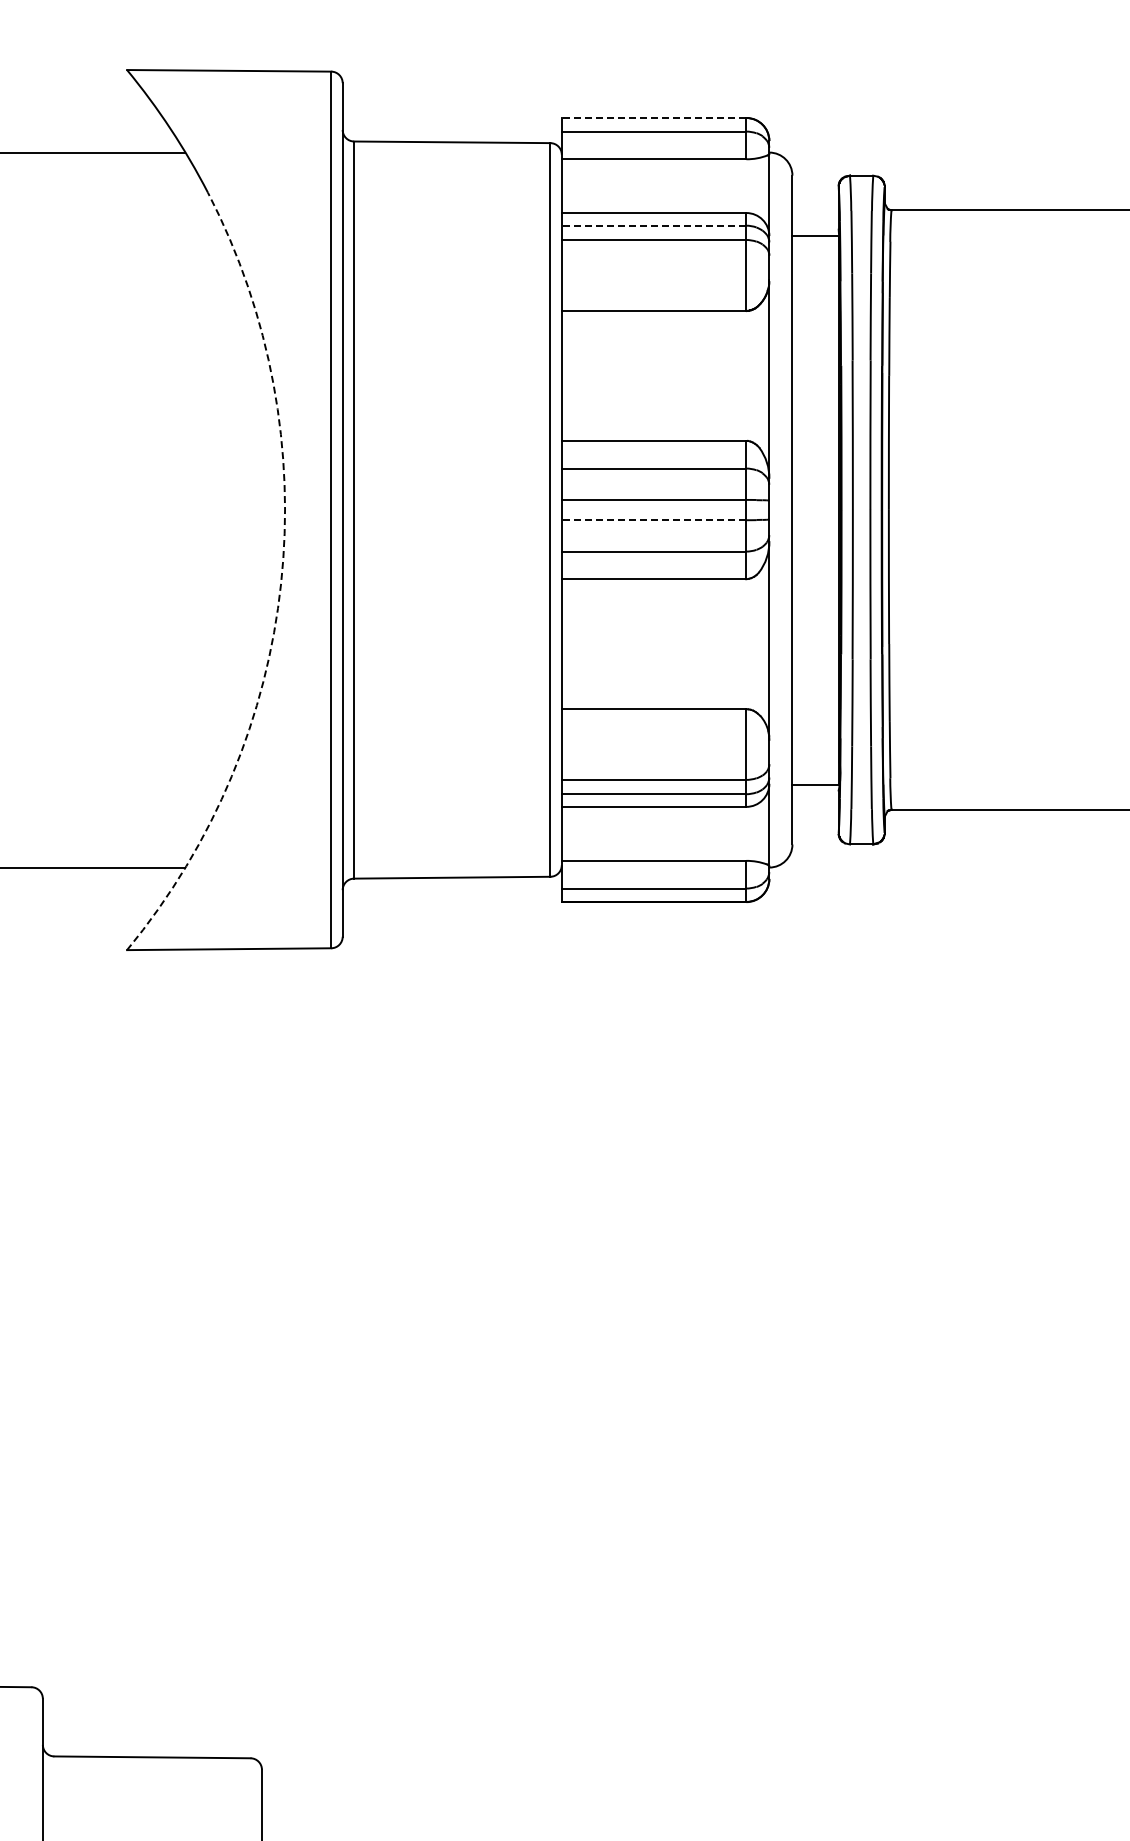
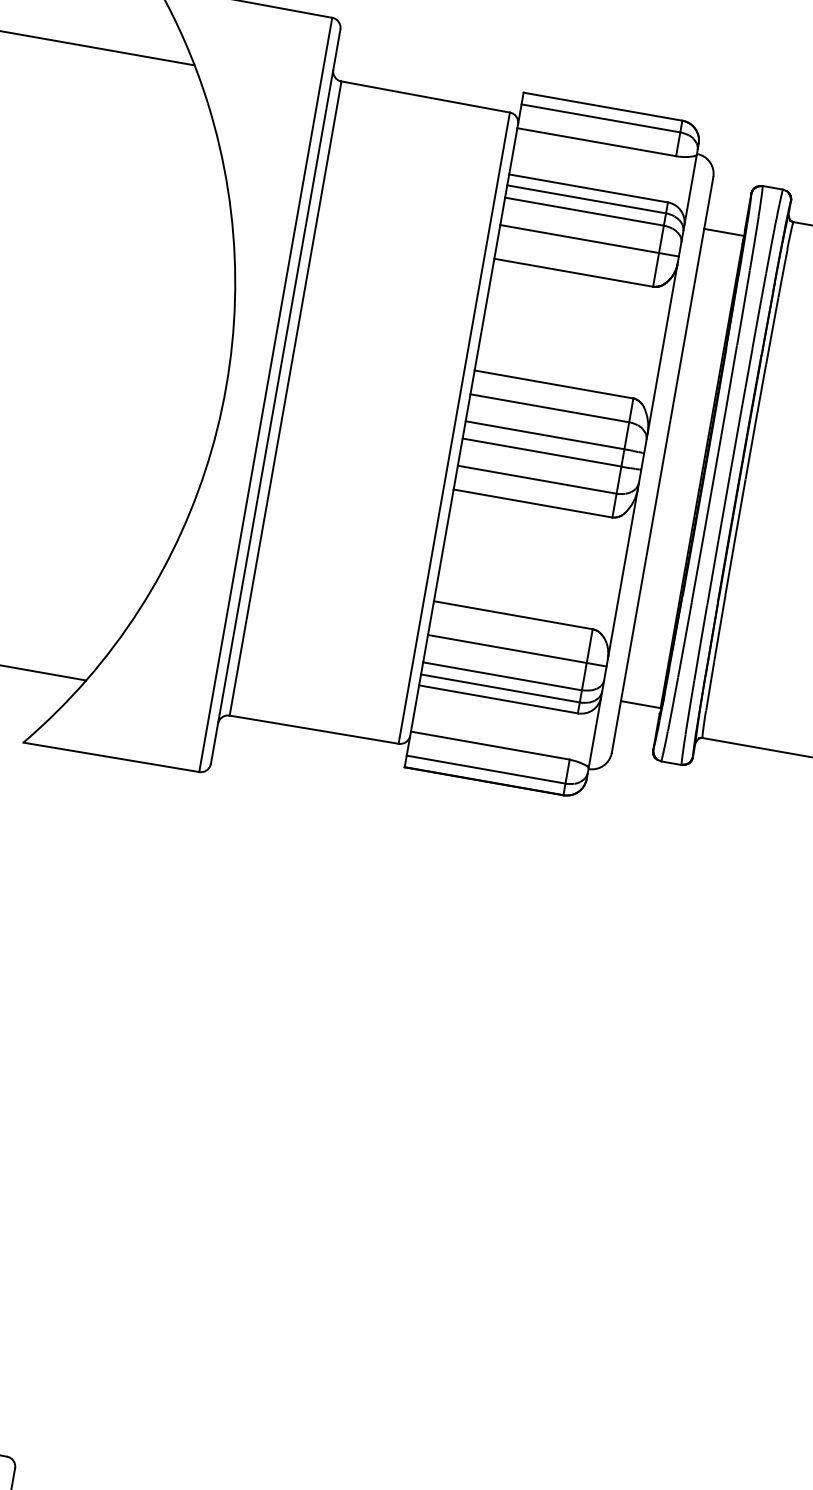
line: (653, 117) -> (602, 106), dashed -> solid
line: (653, 225) -> (586, 199), dashed -> solid
line: (665, 271) -> (589, 240), added
line: (653, 519) -> (541, 452), dashed -> solid
arc: (281, 583) -> (211, 450), dashed -> solid
line: (665, 748) -> (517, 650), added

